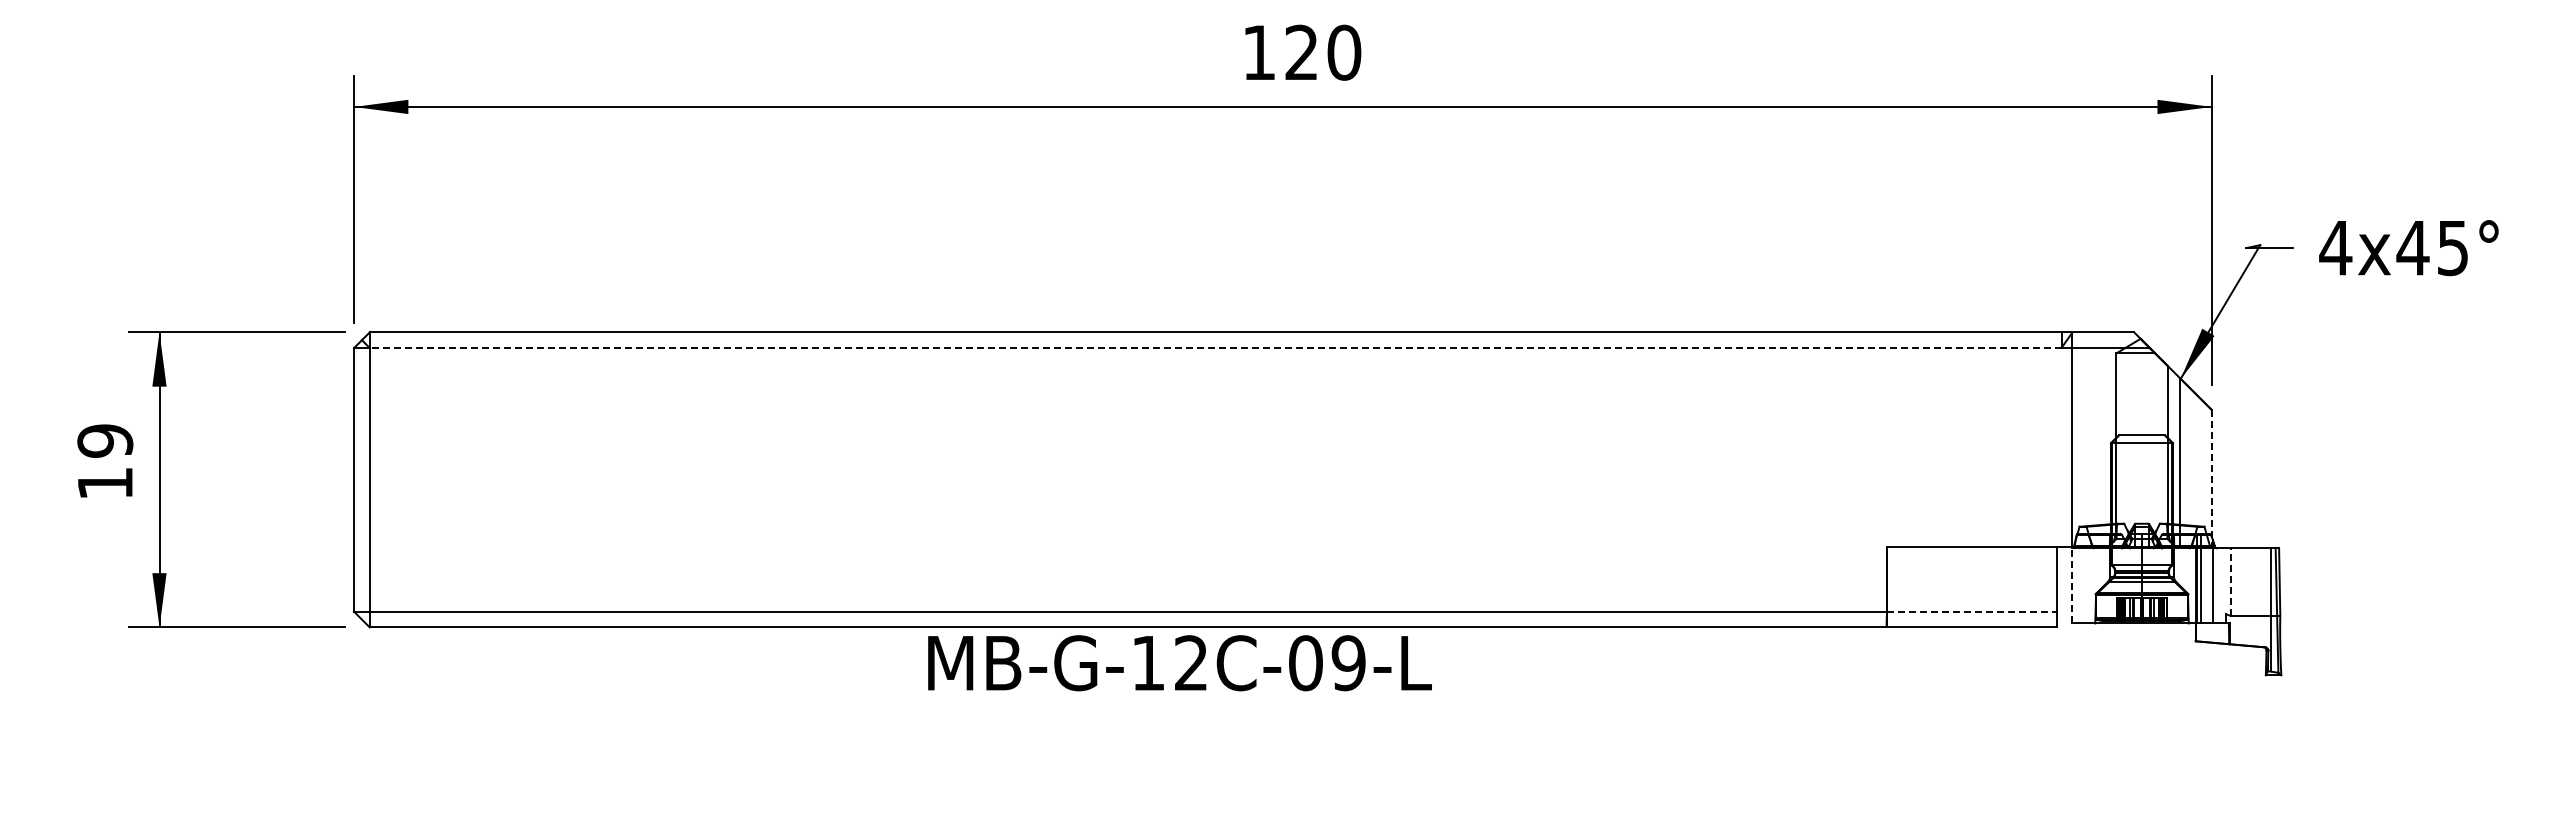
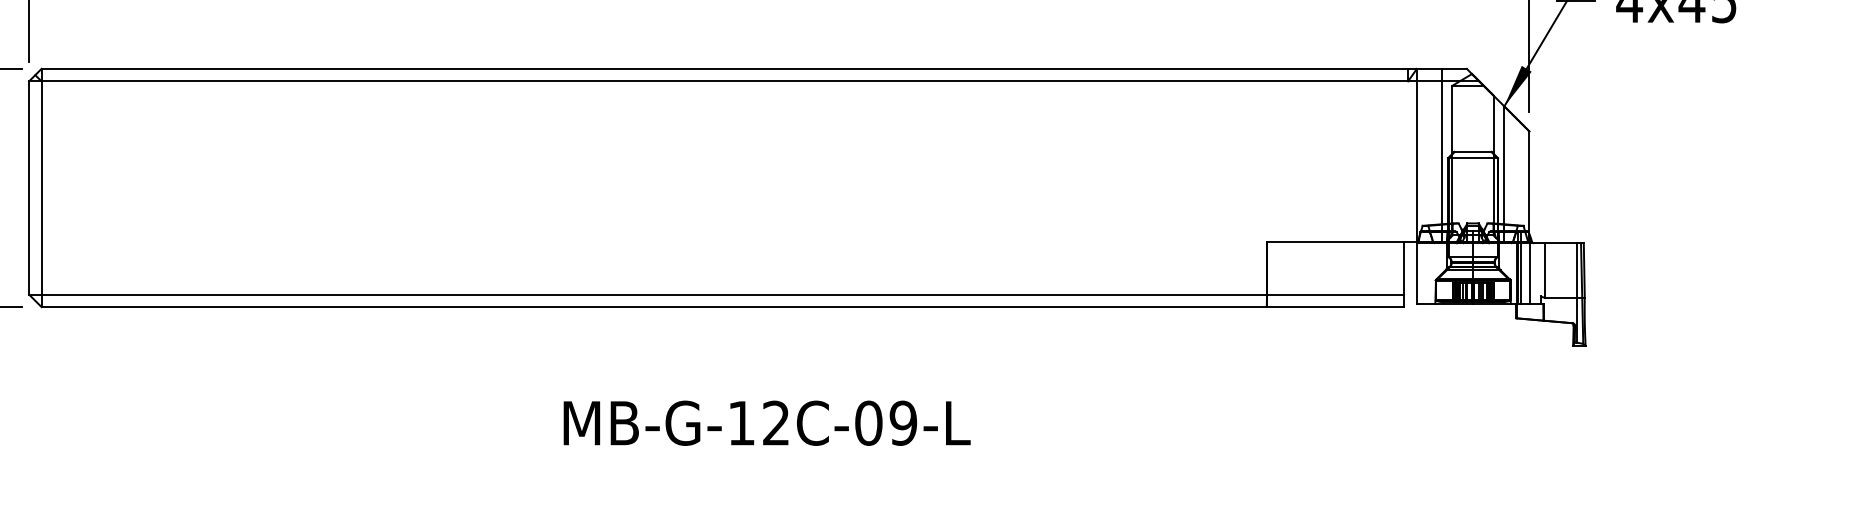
line: (1215, 347) -> (724, 81), dashed -> solid
line: (2103, 439) -> (1441, 155), added
line: (2211, 478) -> (1529, 186), dashed -> solid
line: (2230, 582) -> (1544, 270), dashed -> solid
line: (2072, 585) -> (1416, 273), dashed -> solid
line: (1971, 611) -> (1335, 294), dashed -> solid
text: (1179, 663) -> (766, 423), moved

